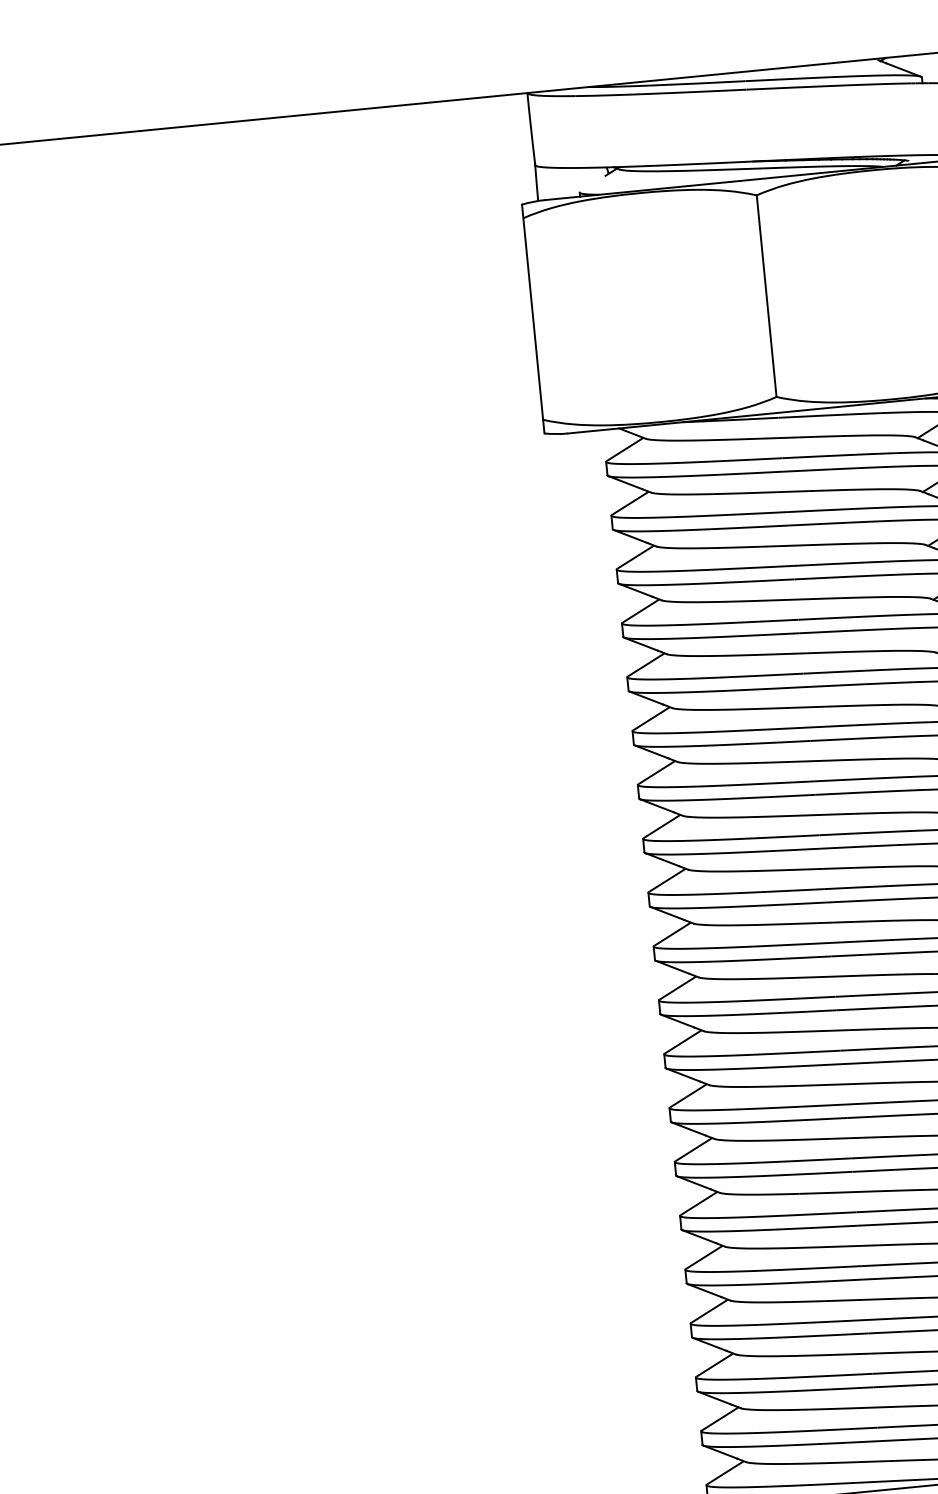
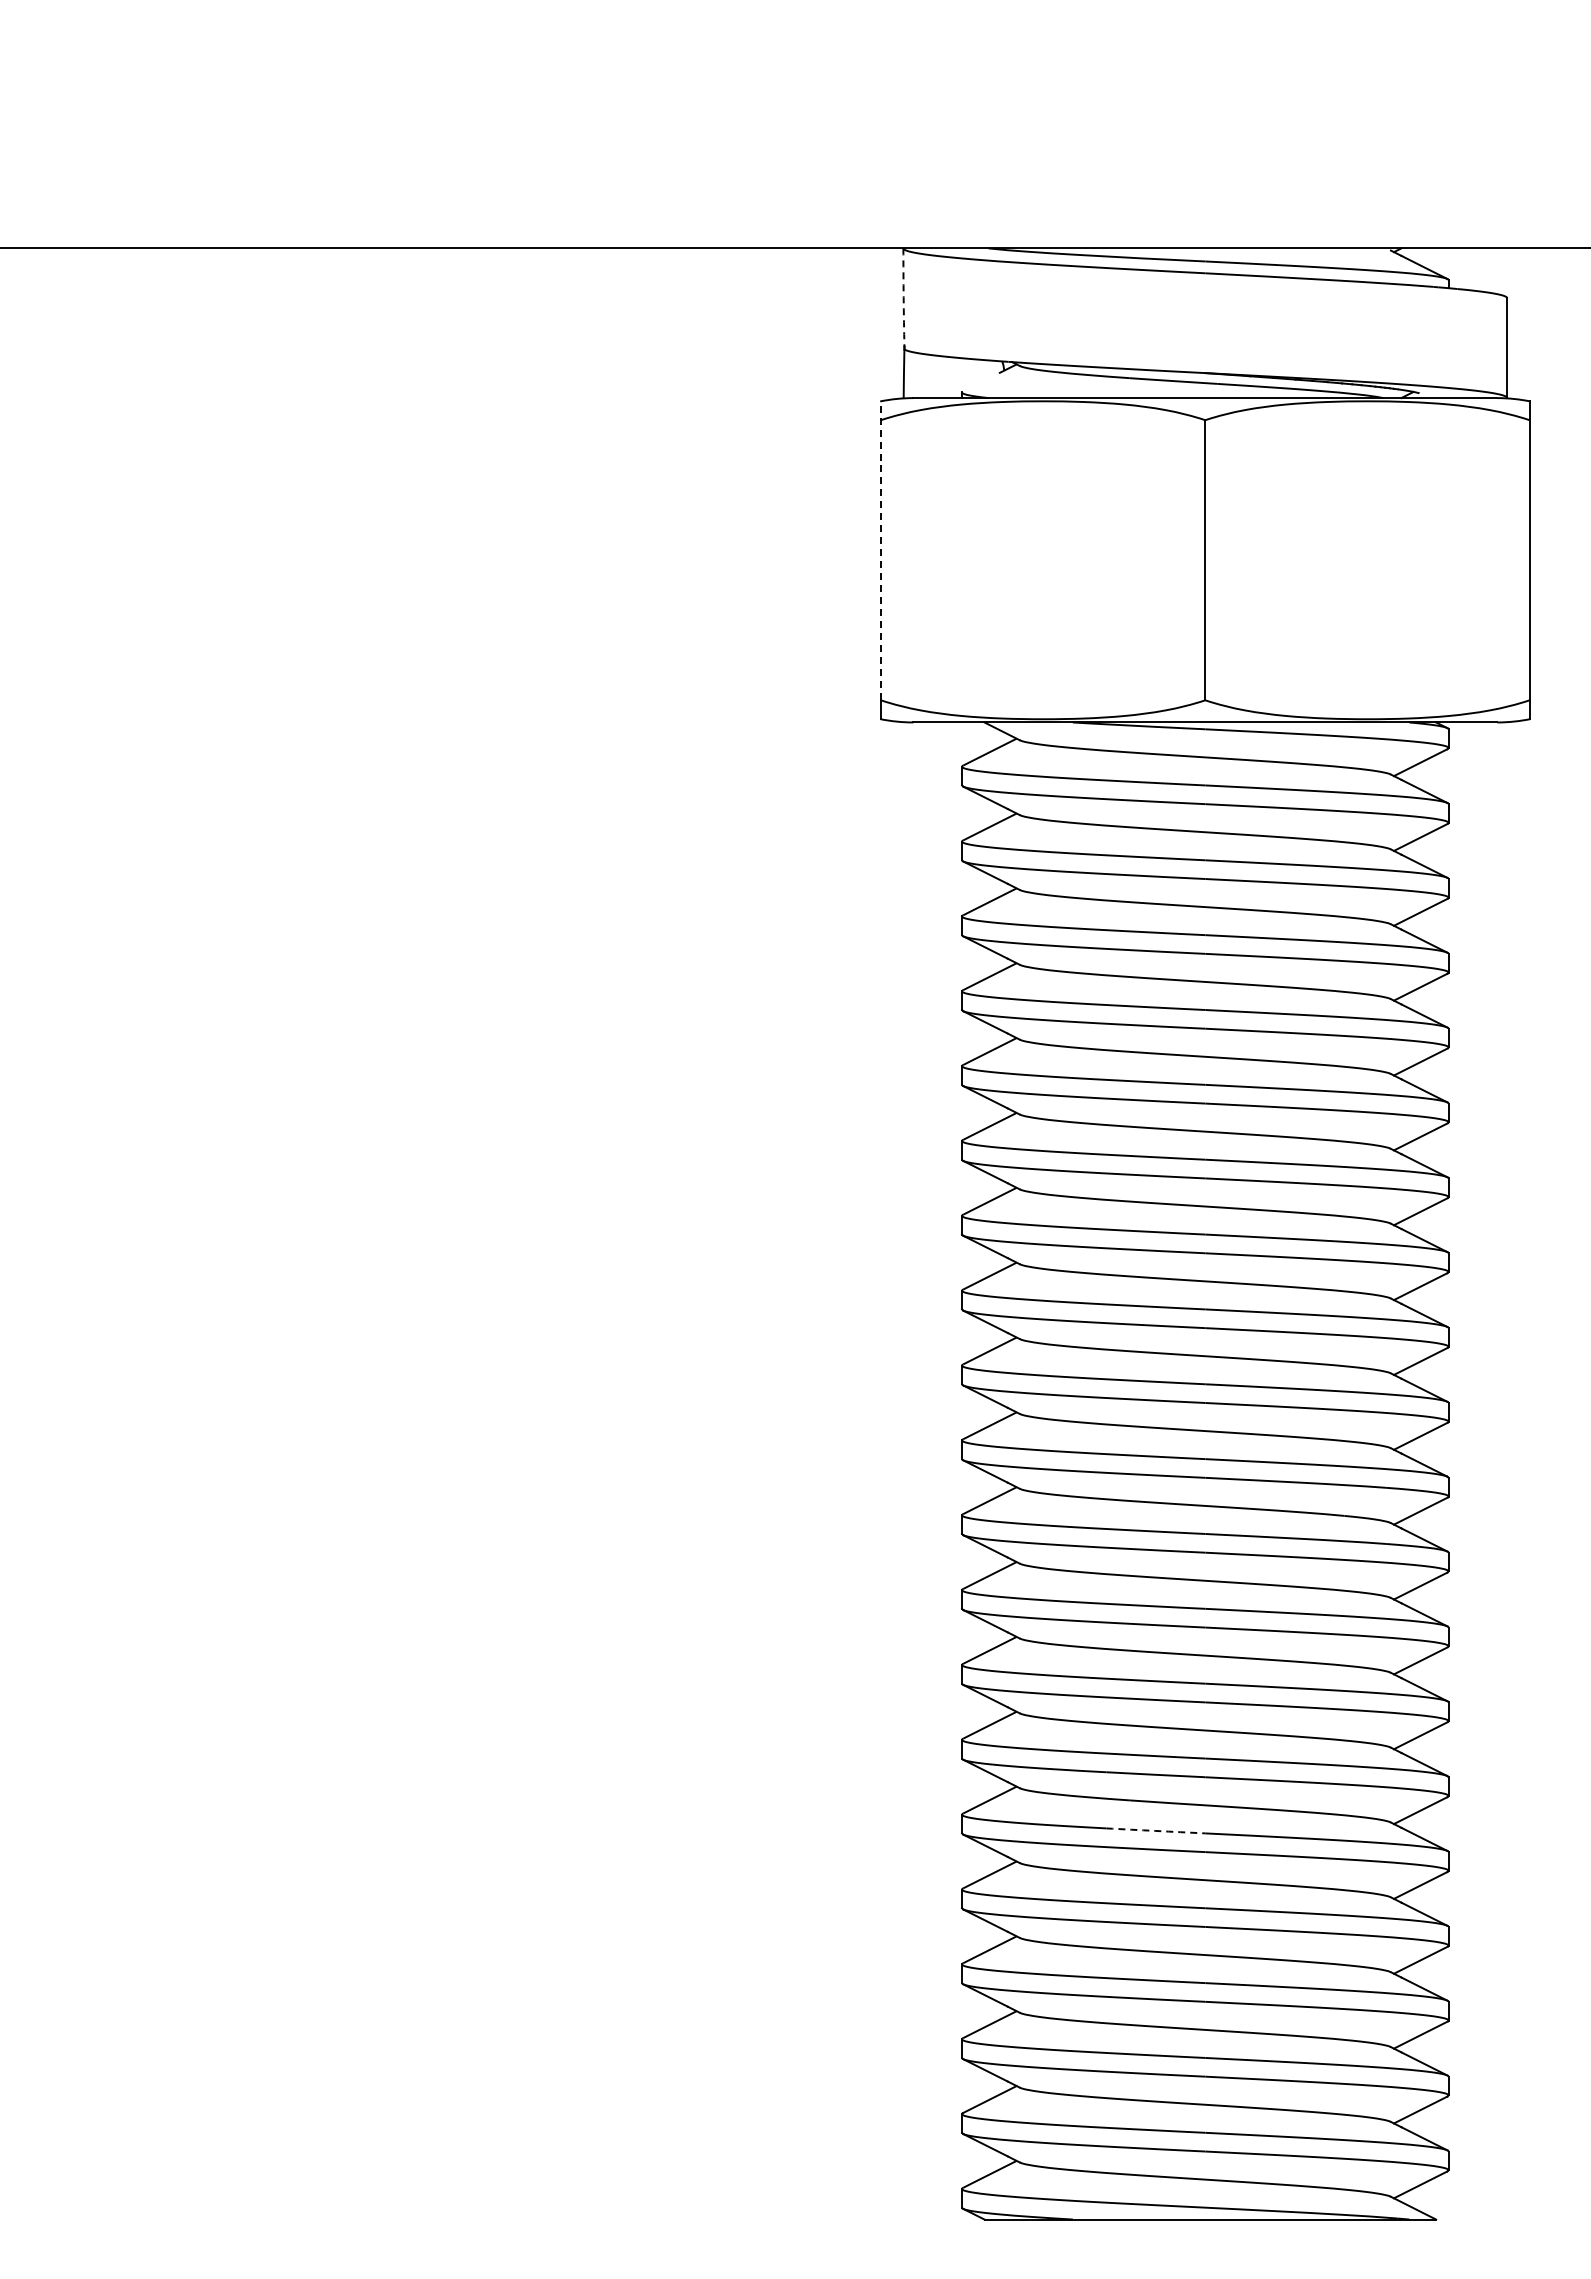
arc: (530, 128) -> (903, 297), solid -> dashed
line: (532, 312) -> (880, 550), solid -> dashed
arc: (820, 1213) -> (1155, 1830), solid -> dashed

